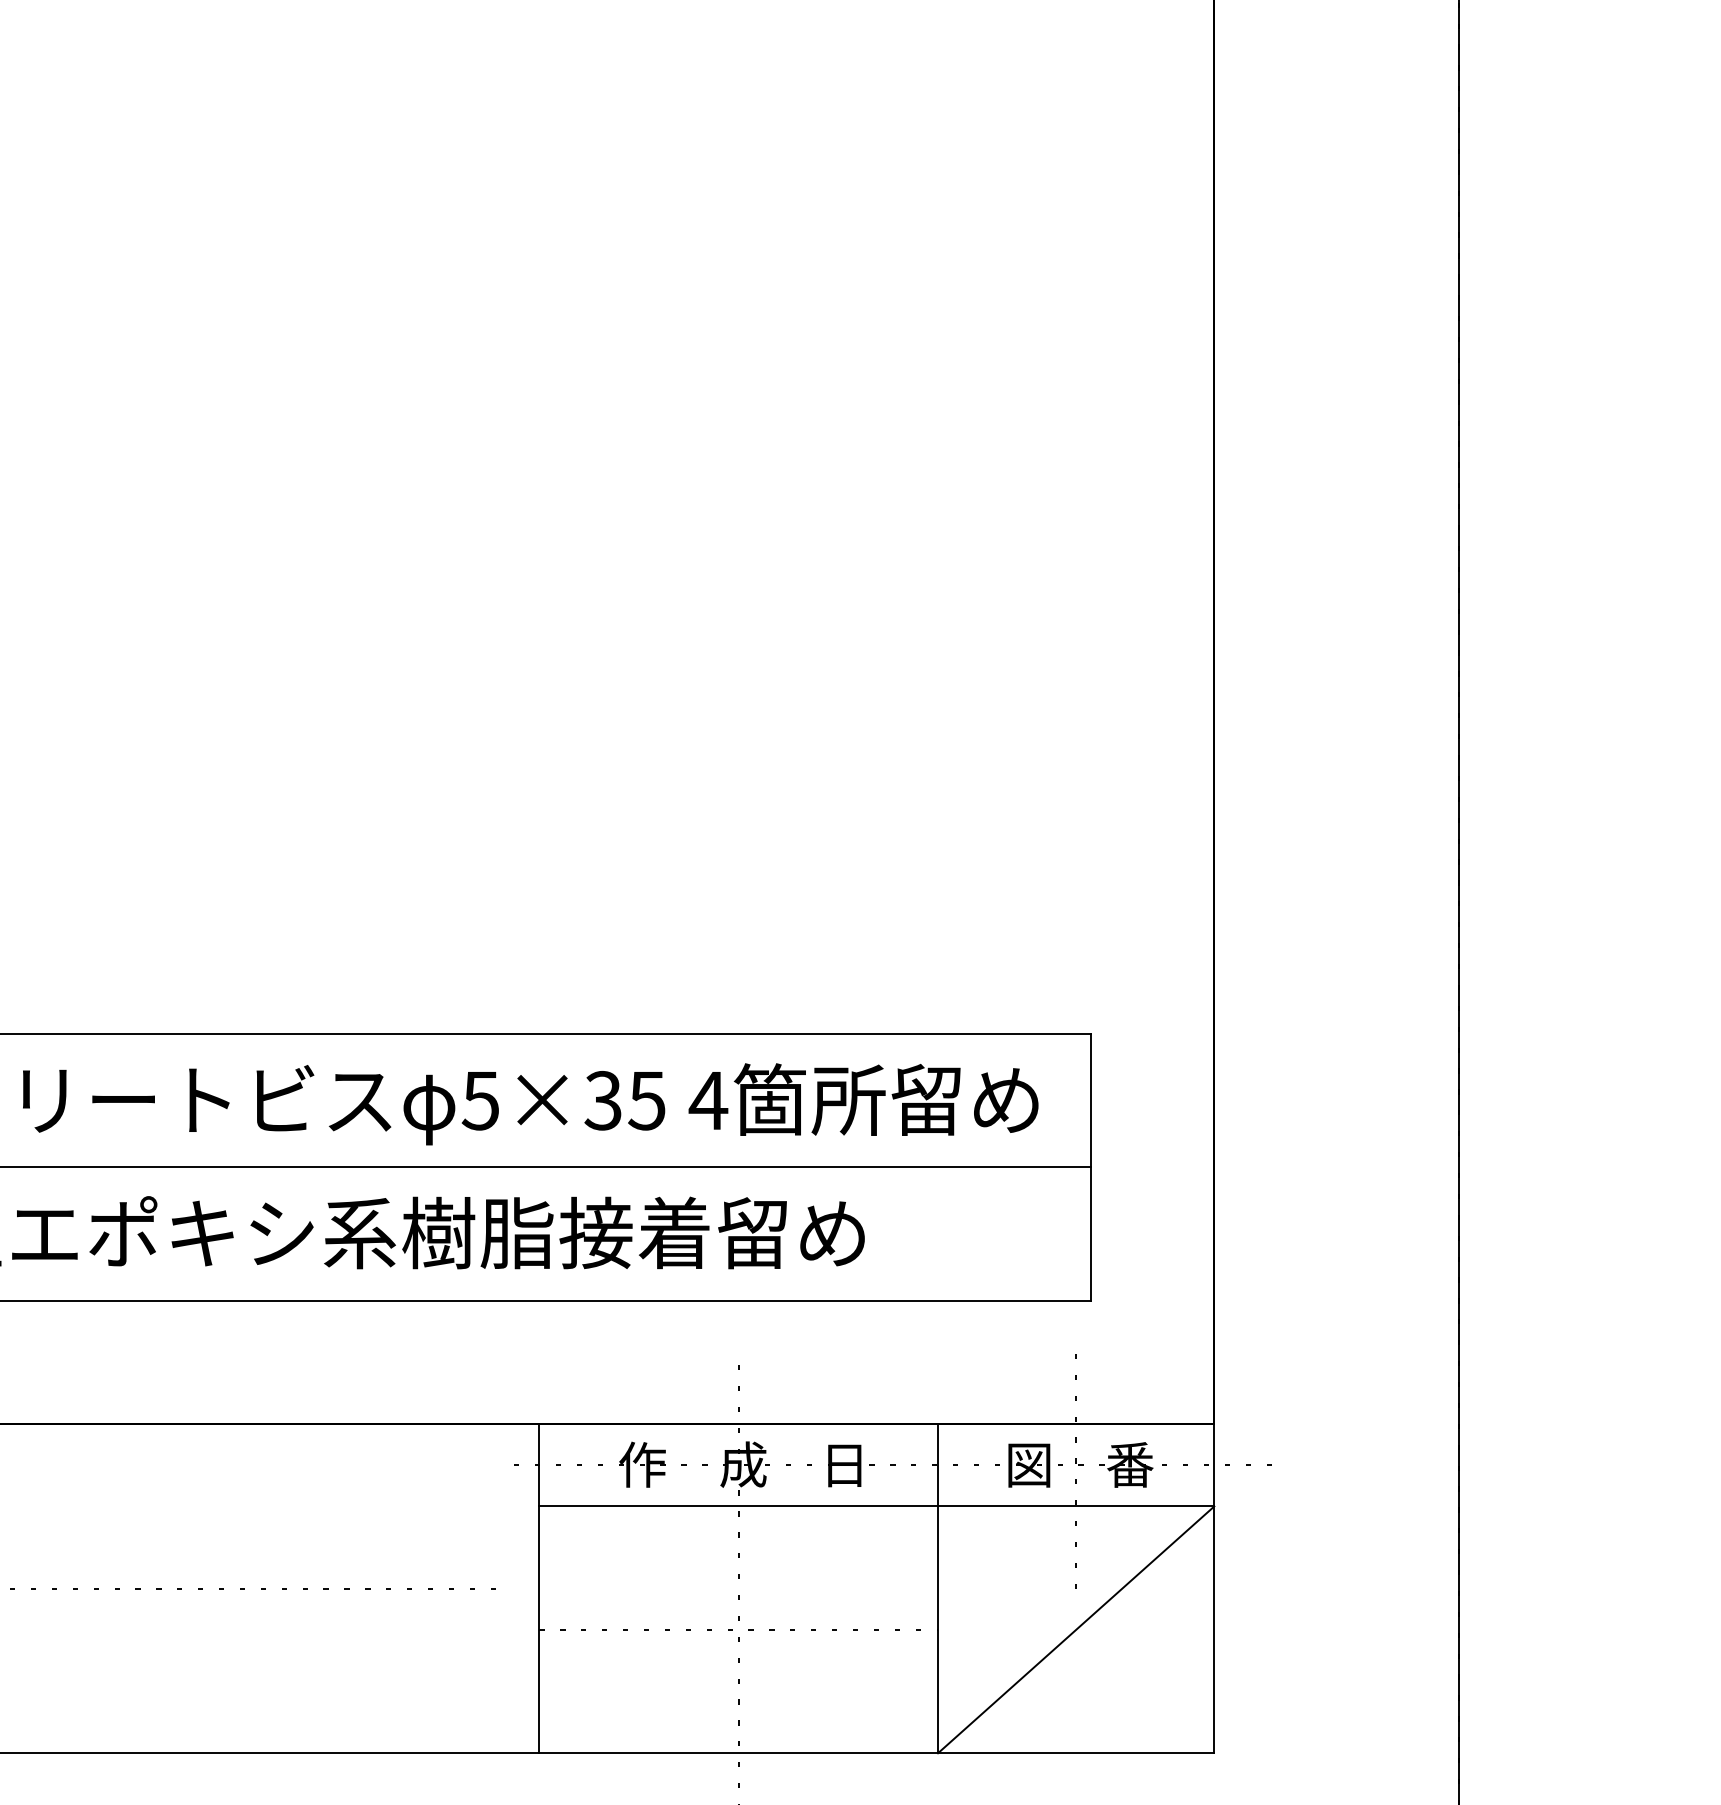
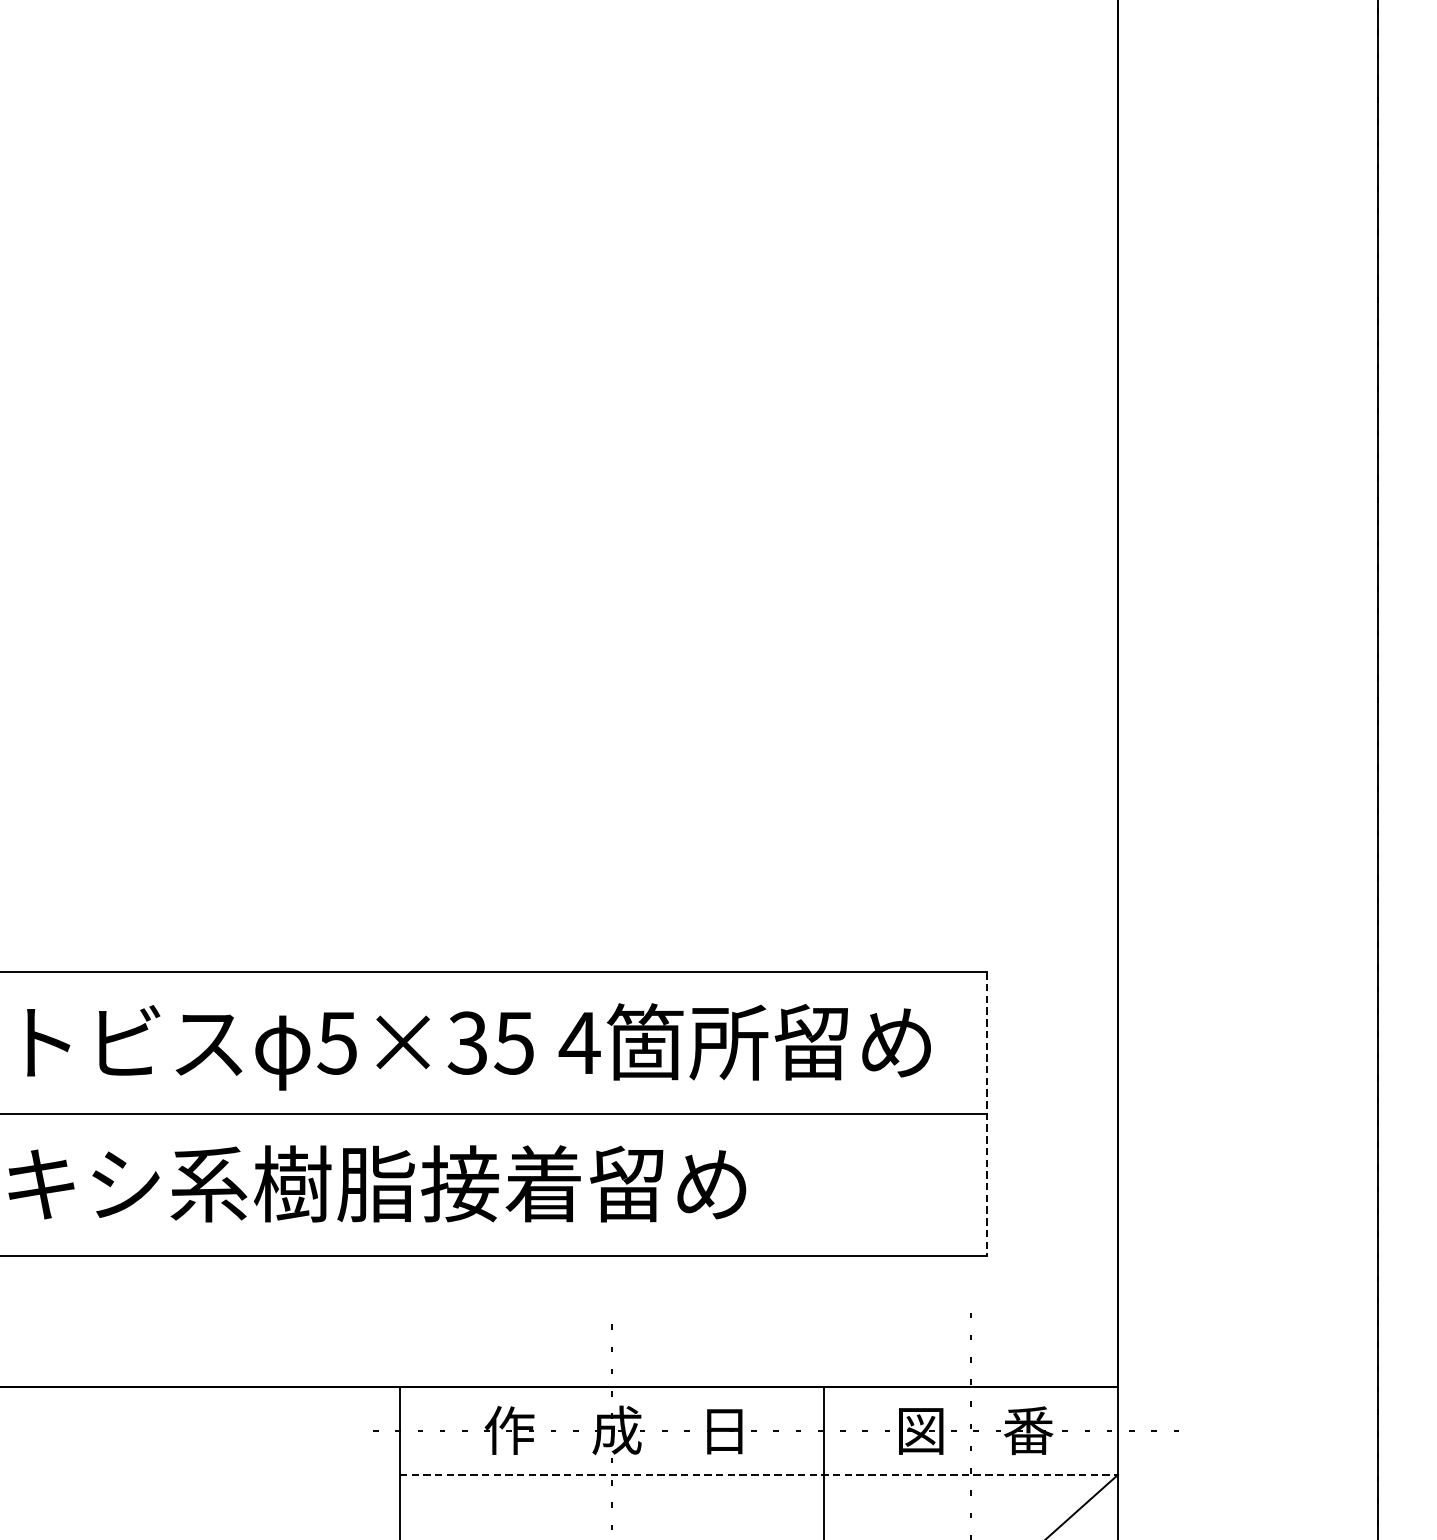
line: (1090, 1167) -> (986, 1114), solid -> dashed
line: (877, 1506) -> (759, 1474), solid -> dashed

